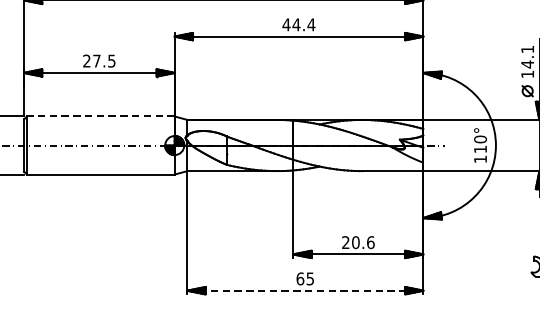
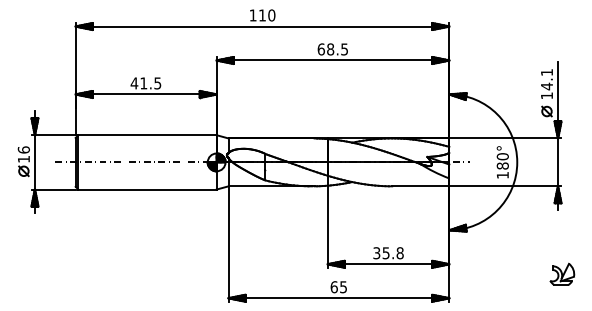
text: (298, 24) -> (332, 49), 44.4 -> 68.5
text: (91, 61) -> (138, 83), 27.5 -> 41.5
line: (100, 116) -> (147, 135), dashed -> solid
text: (480, 148) -> (502, 165), 110° -> 180°
text: (358, 242) -> (388, 253), 20.6 -> 35.8
line: (305, 290) -> (339, 298), dashed -> solid

